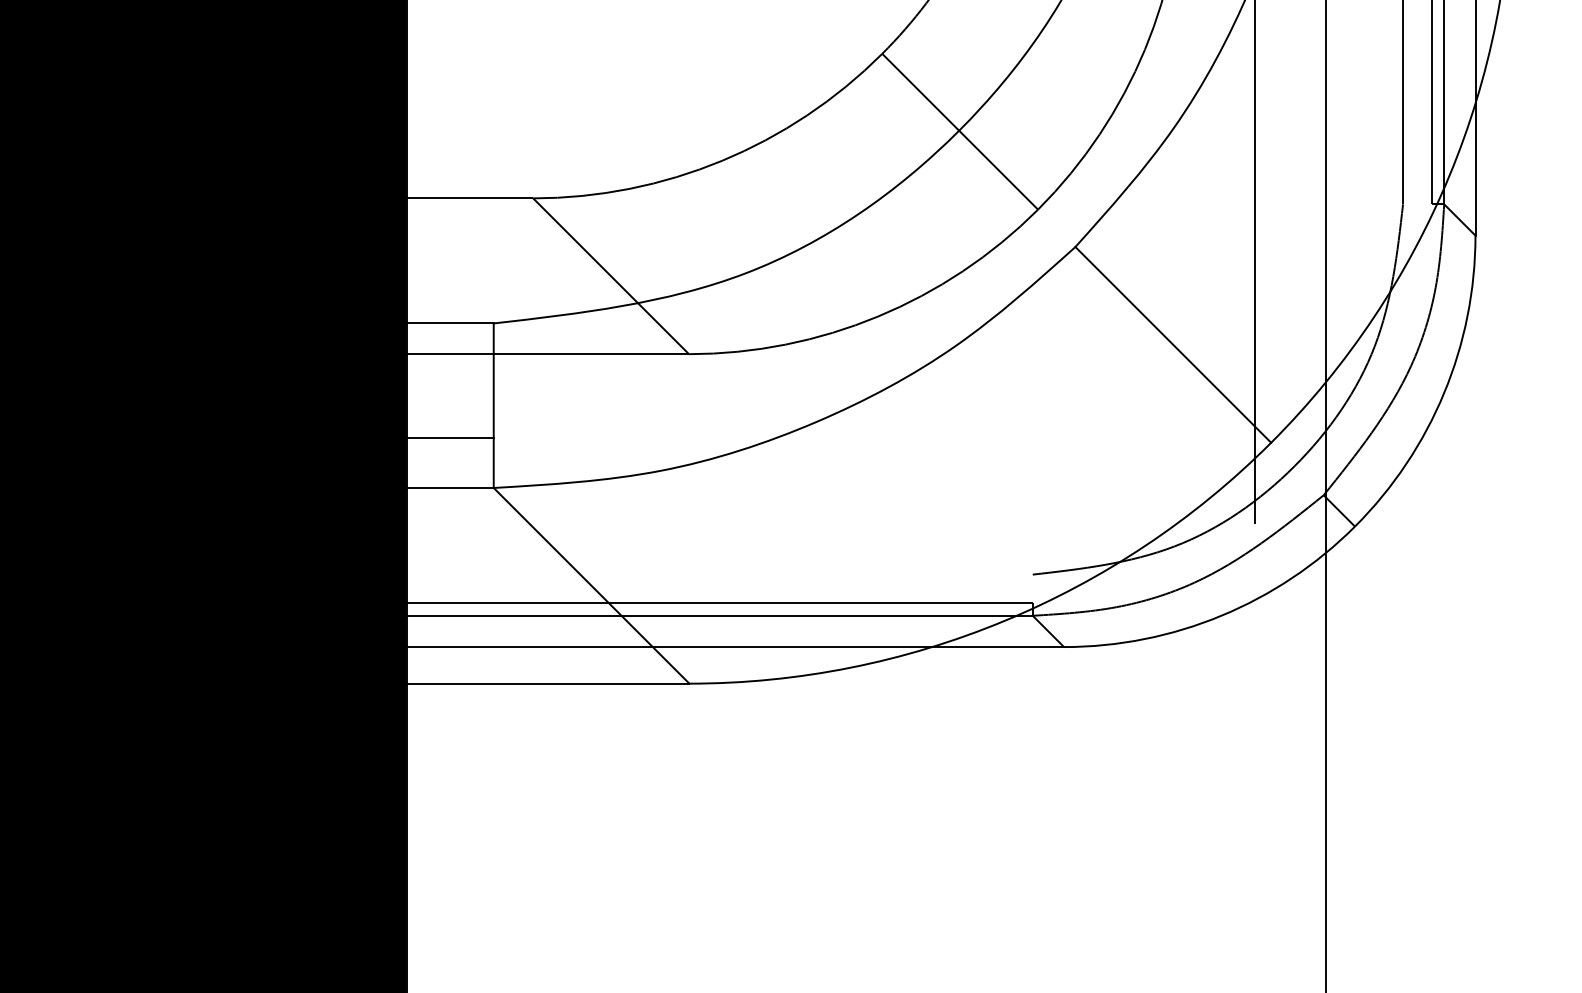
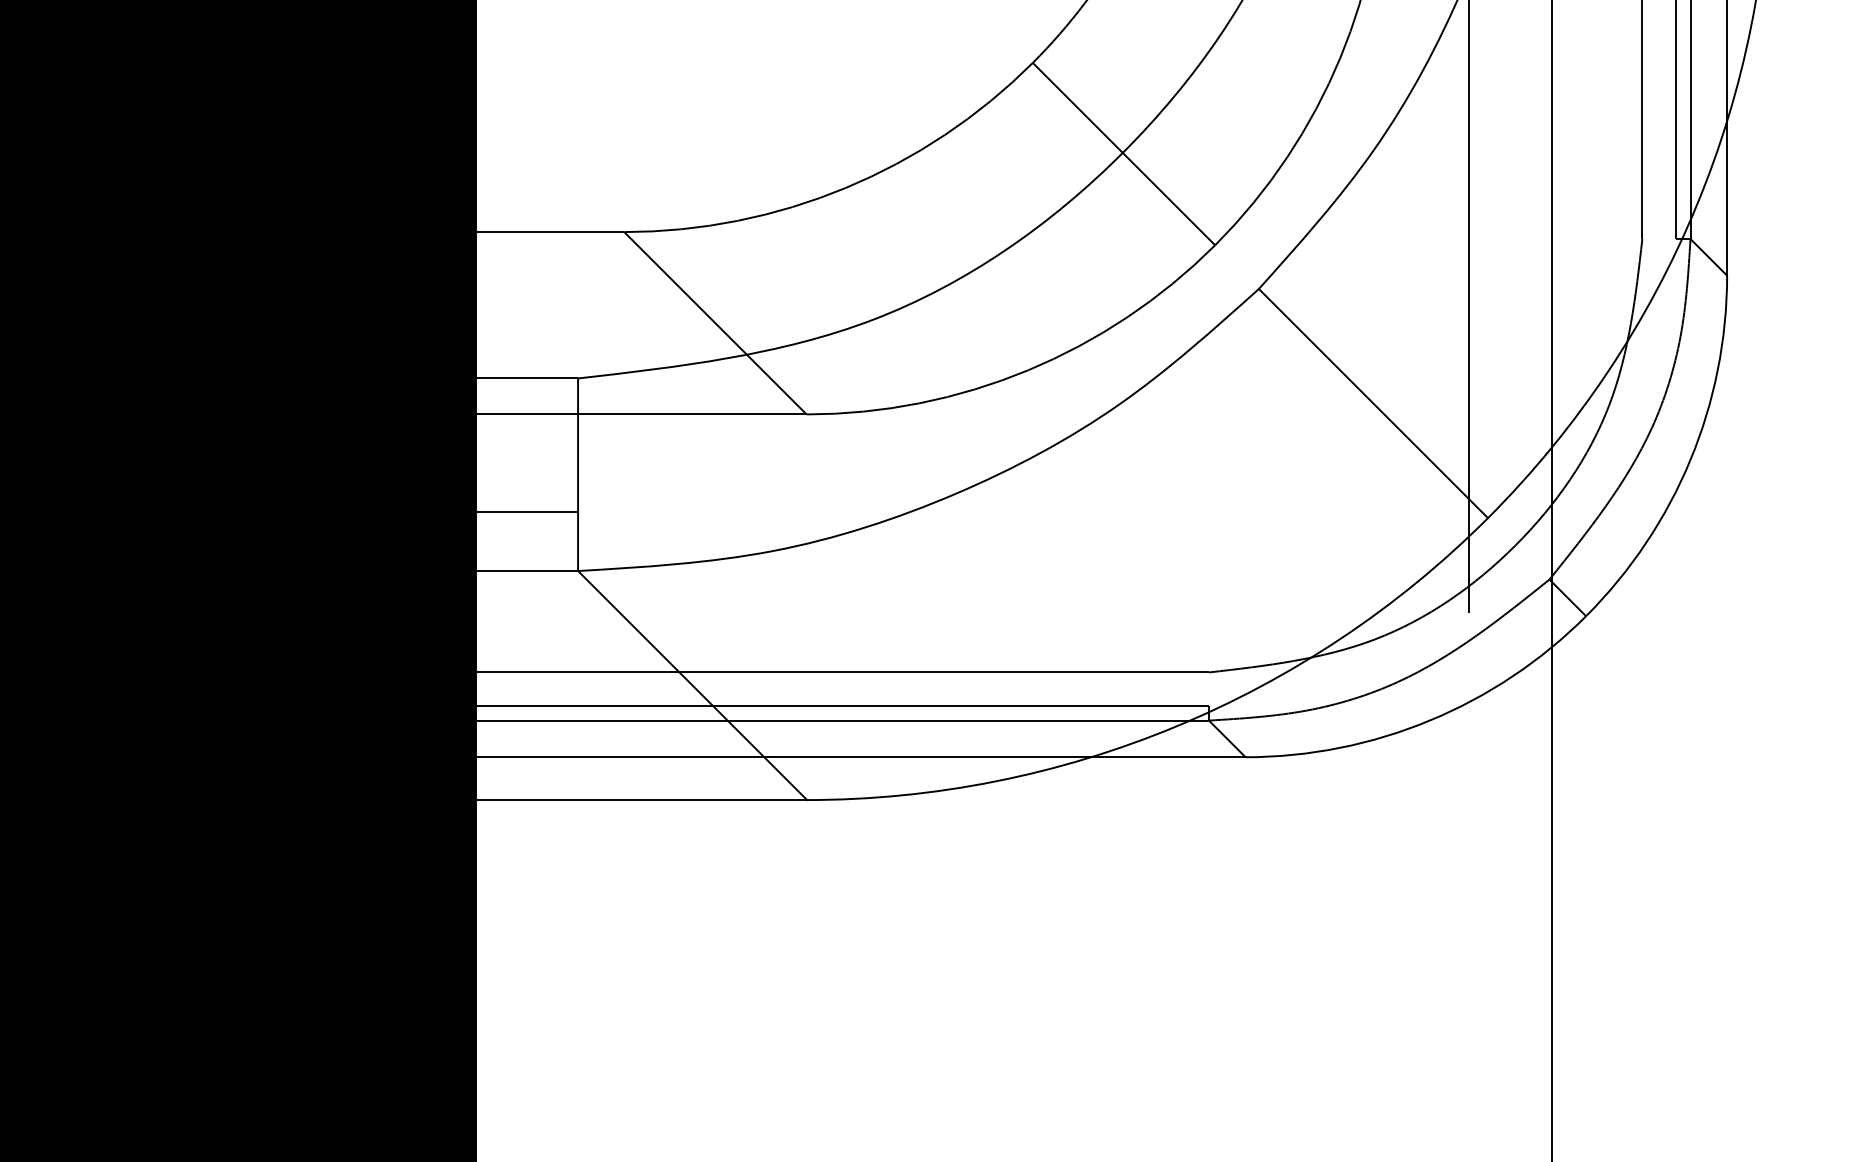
line: (682, 574) -> (799, 672), added

